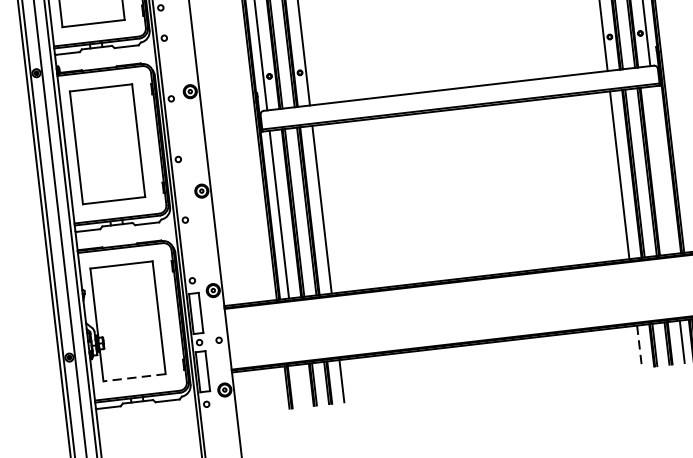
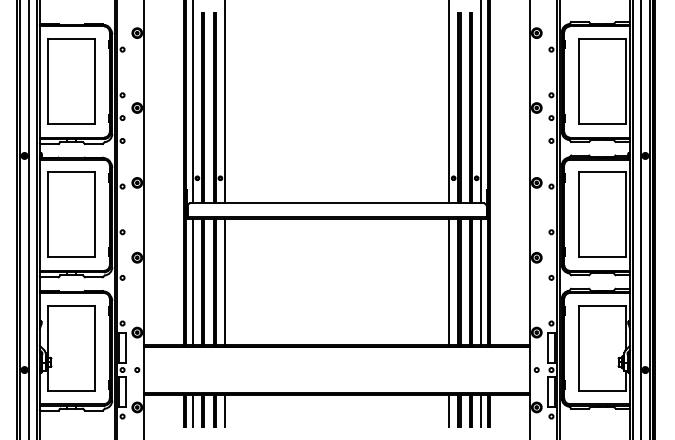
line: (662, 169) -> (481, 281), added
line: (640, 346) -> (449, 410), dashed -> solid
line: (133, 377) -> (70, 390), dashed -> solid
line: (298, 385) -> (192, 410), added

